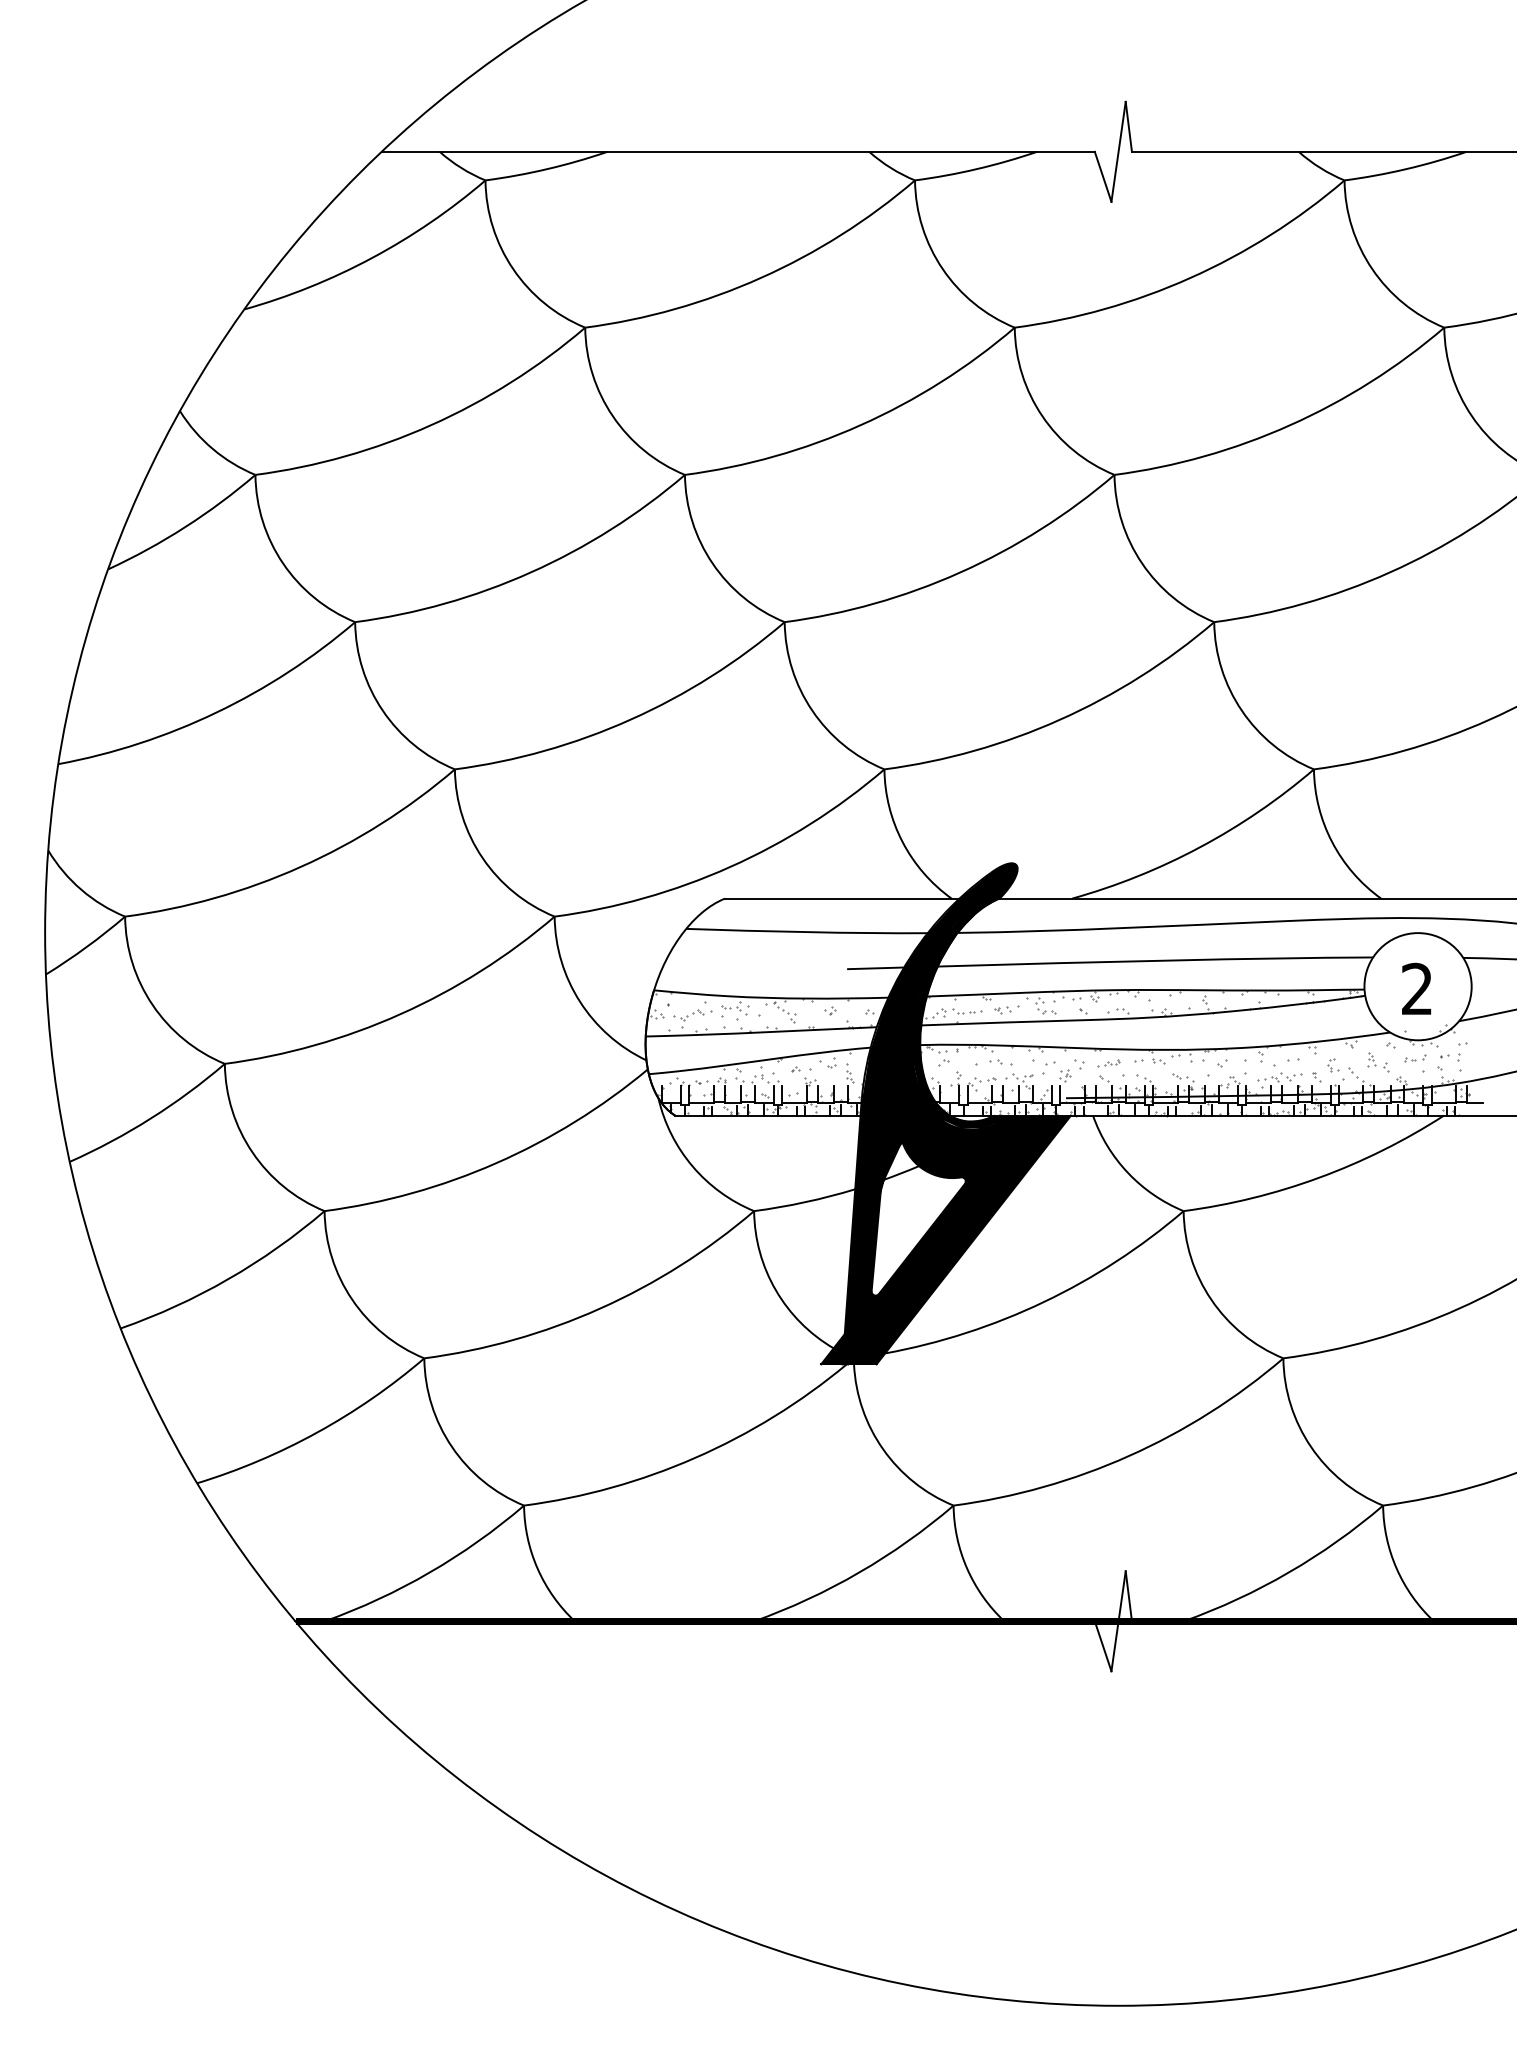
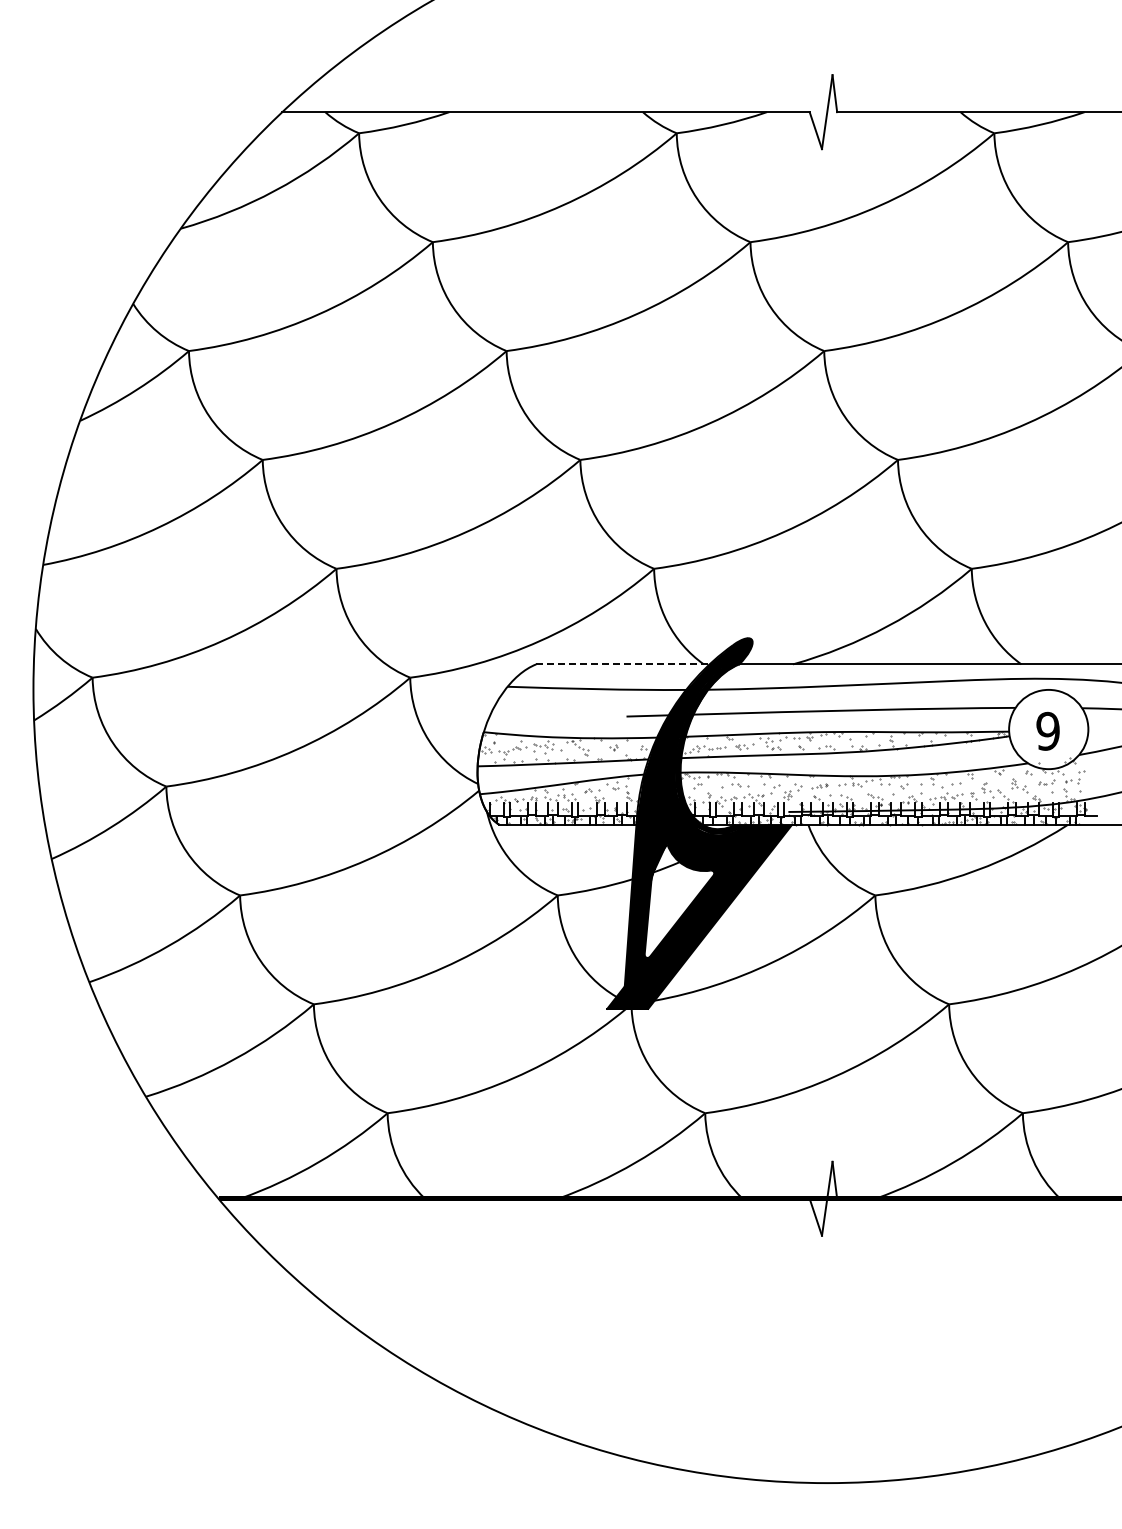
line: (841, 898) -> (622, 664), solid -> dashed
text: (1416, 989) -> (1047, 731), 2 -> 9

